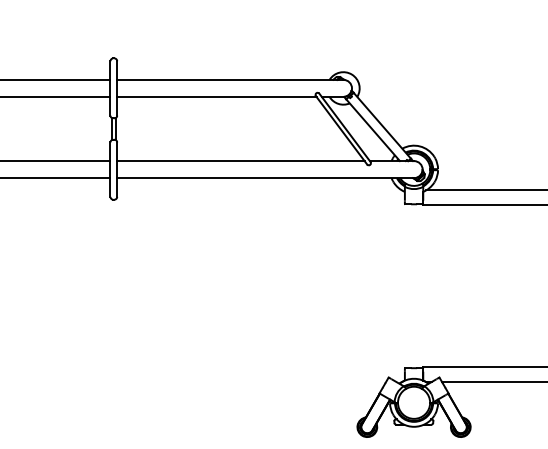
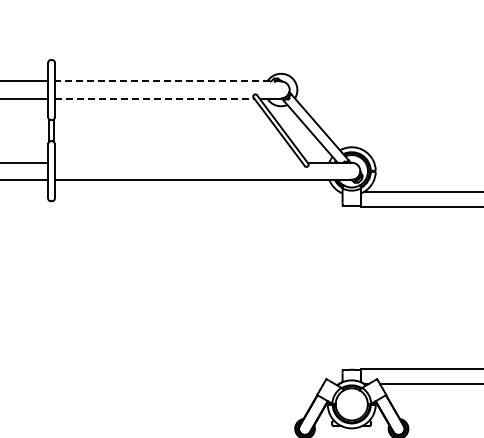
line: (229, 79) -> (167, 81), solid -> dashed
line: (216, 97) -> (154, 99), solid -> dashed
line: (240, 161) -> (178, 163), removed

